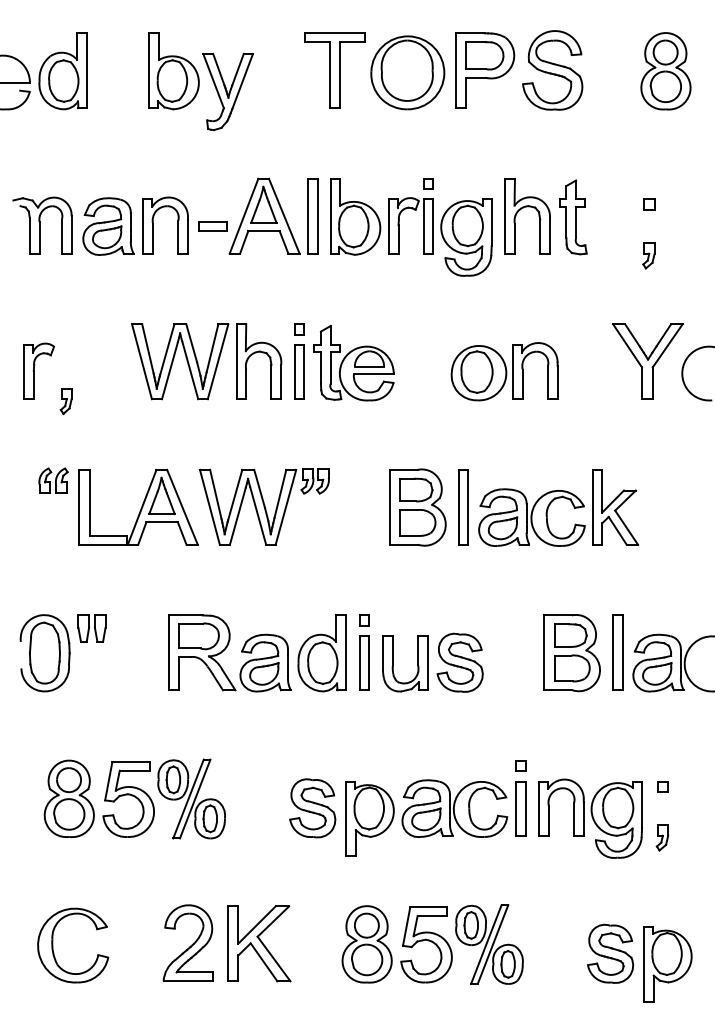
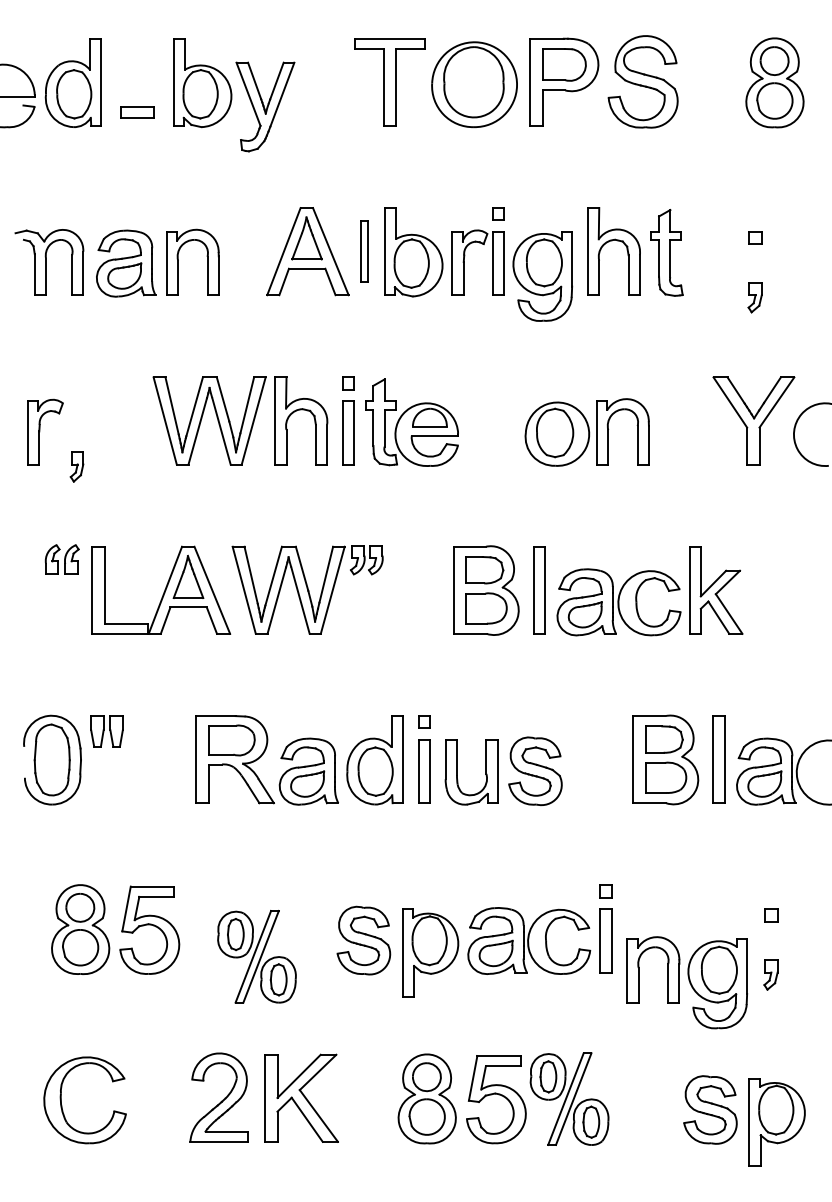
part: (313, 216) -> (364, 251), size x0.7
part: (213, 226) -> (137, 112), moved
part: (191, 798) -> (256, 956), moved
part: (590, 818) -> (687, 982), moved

